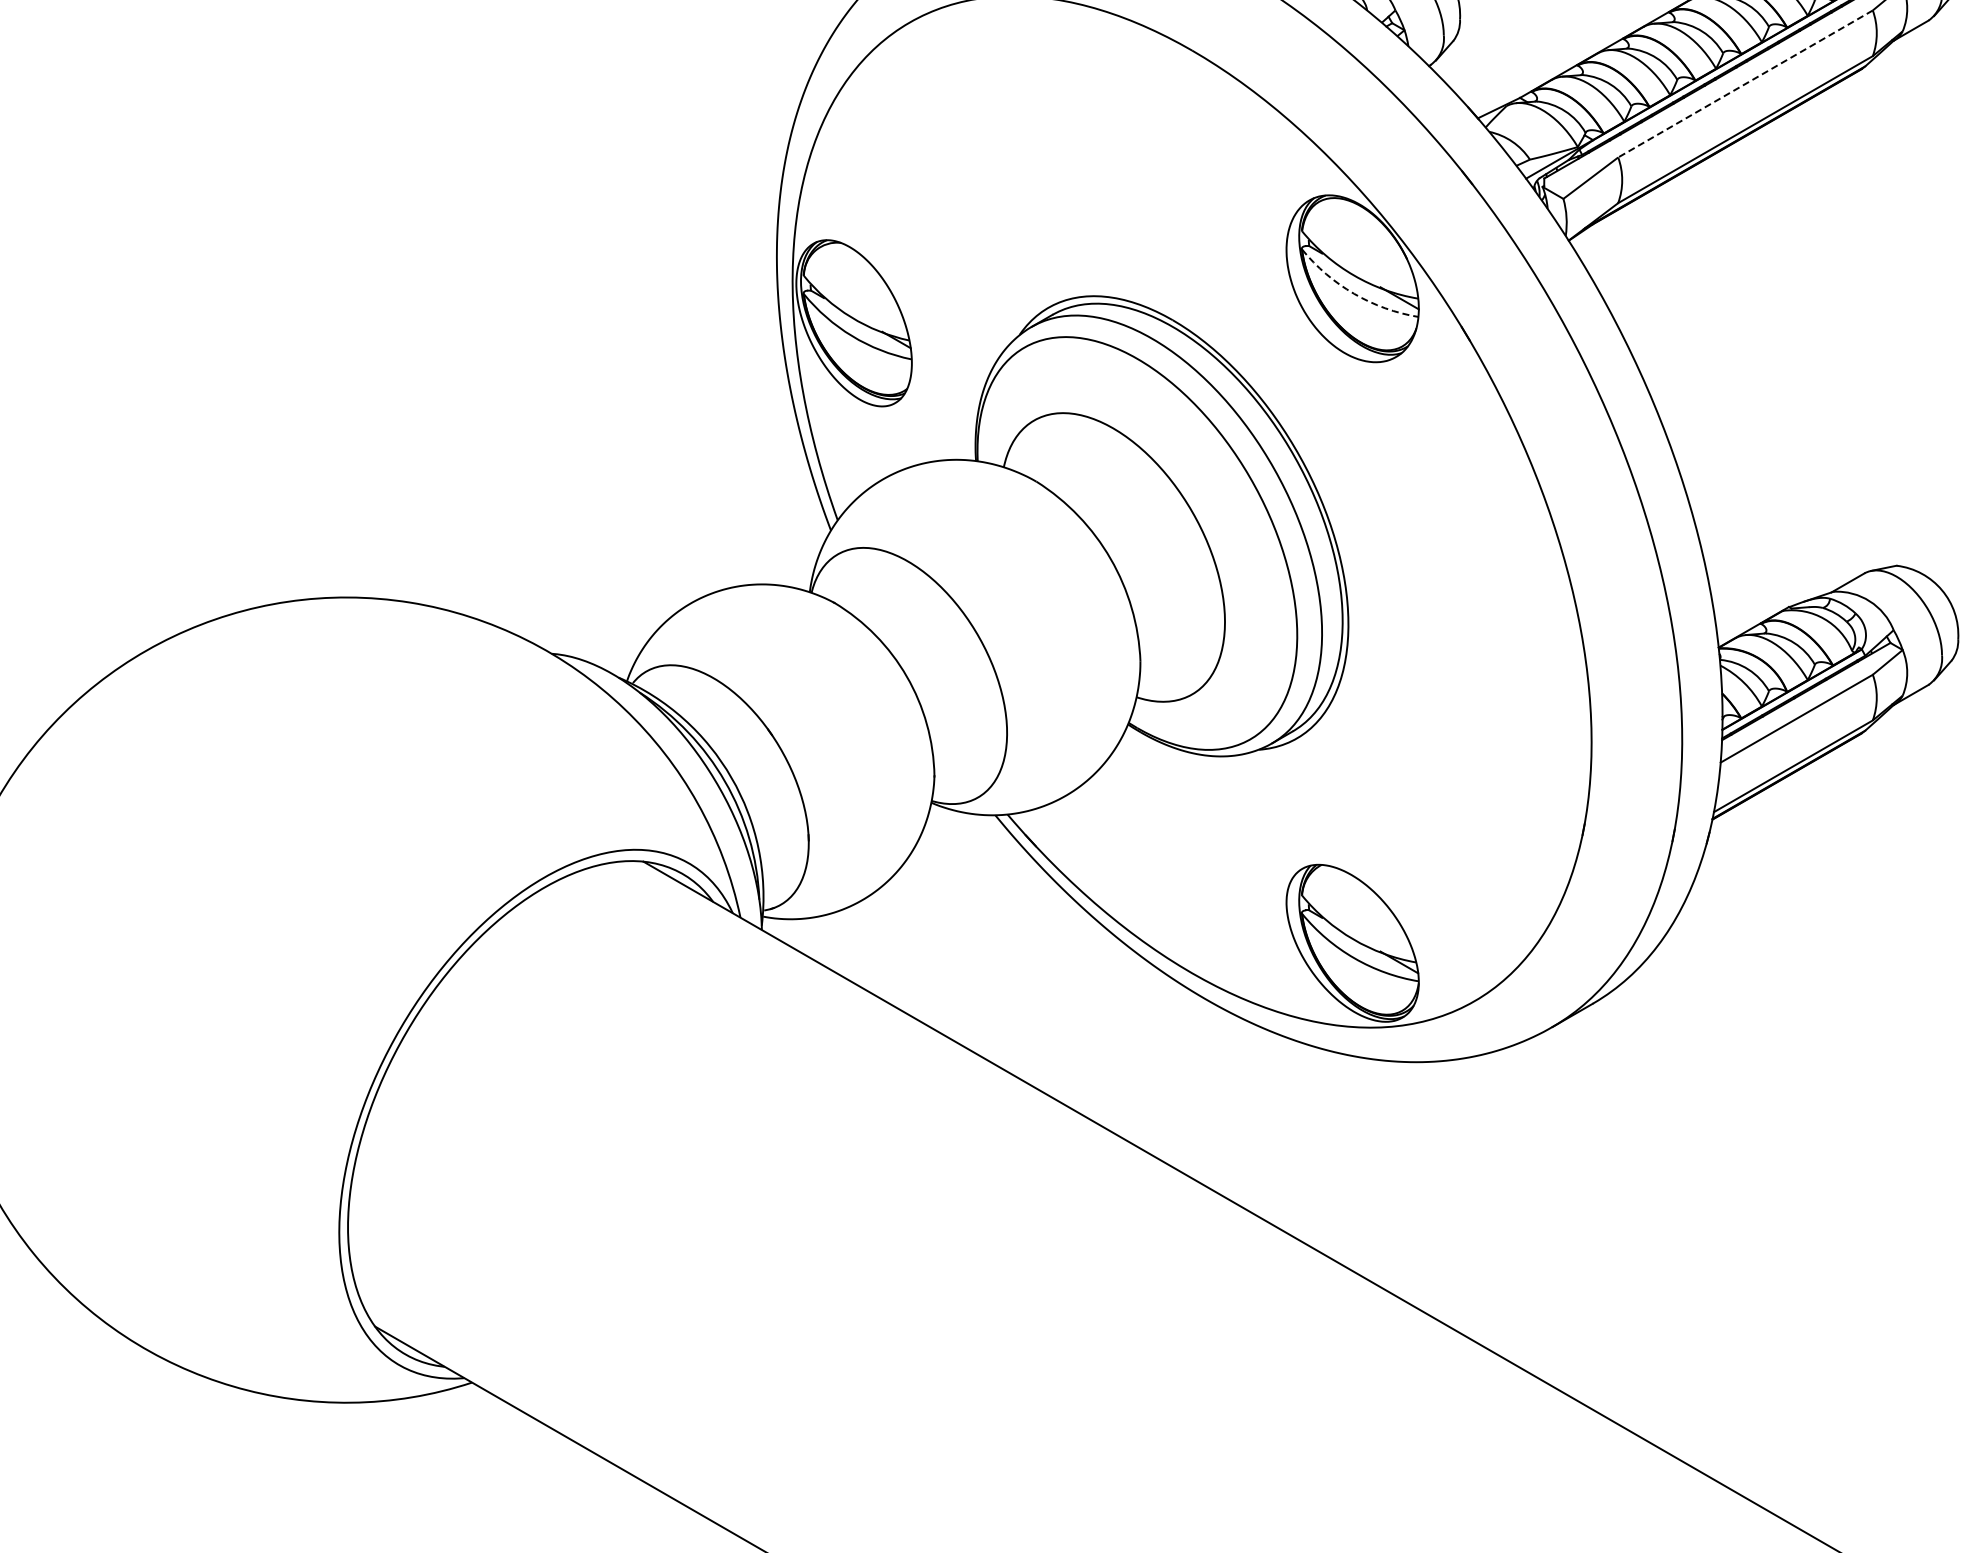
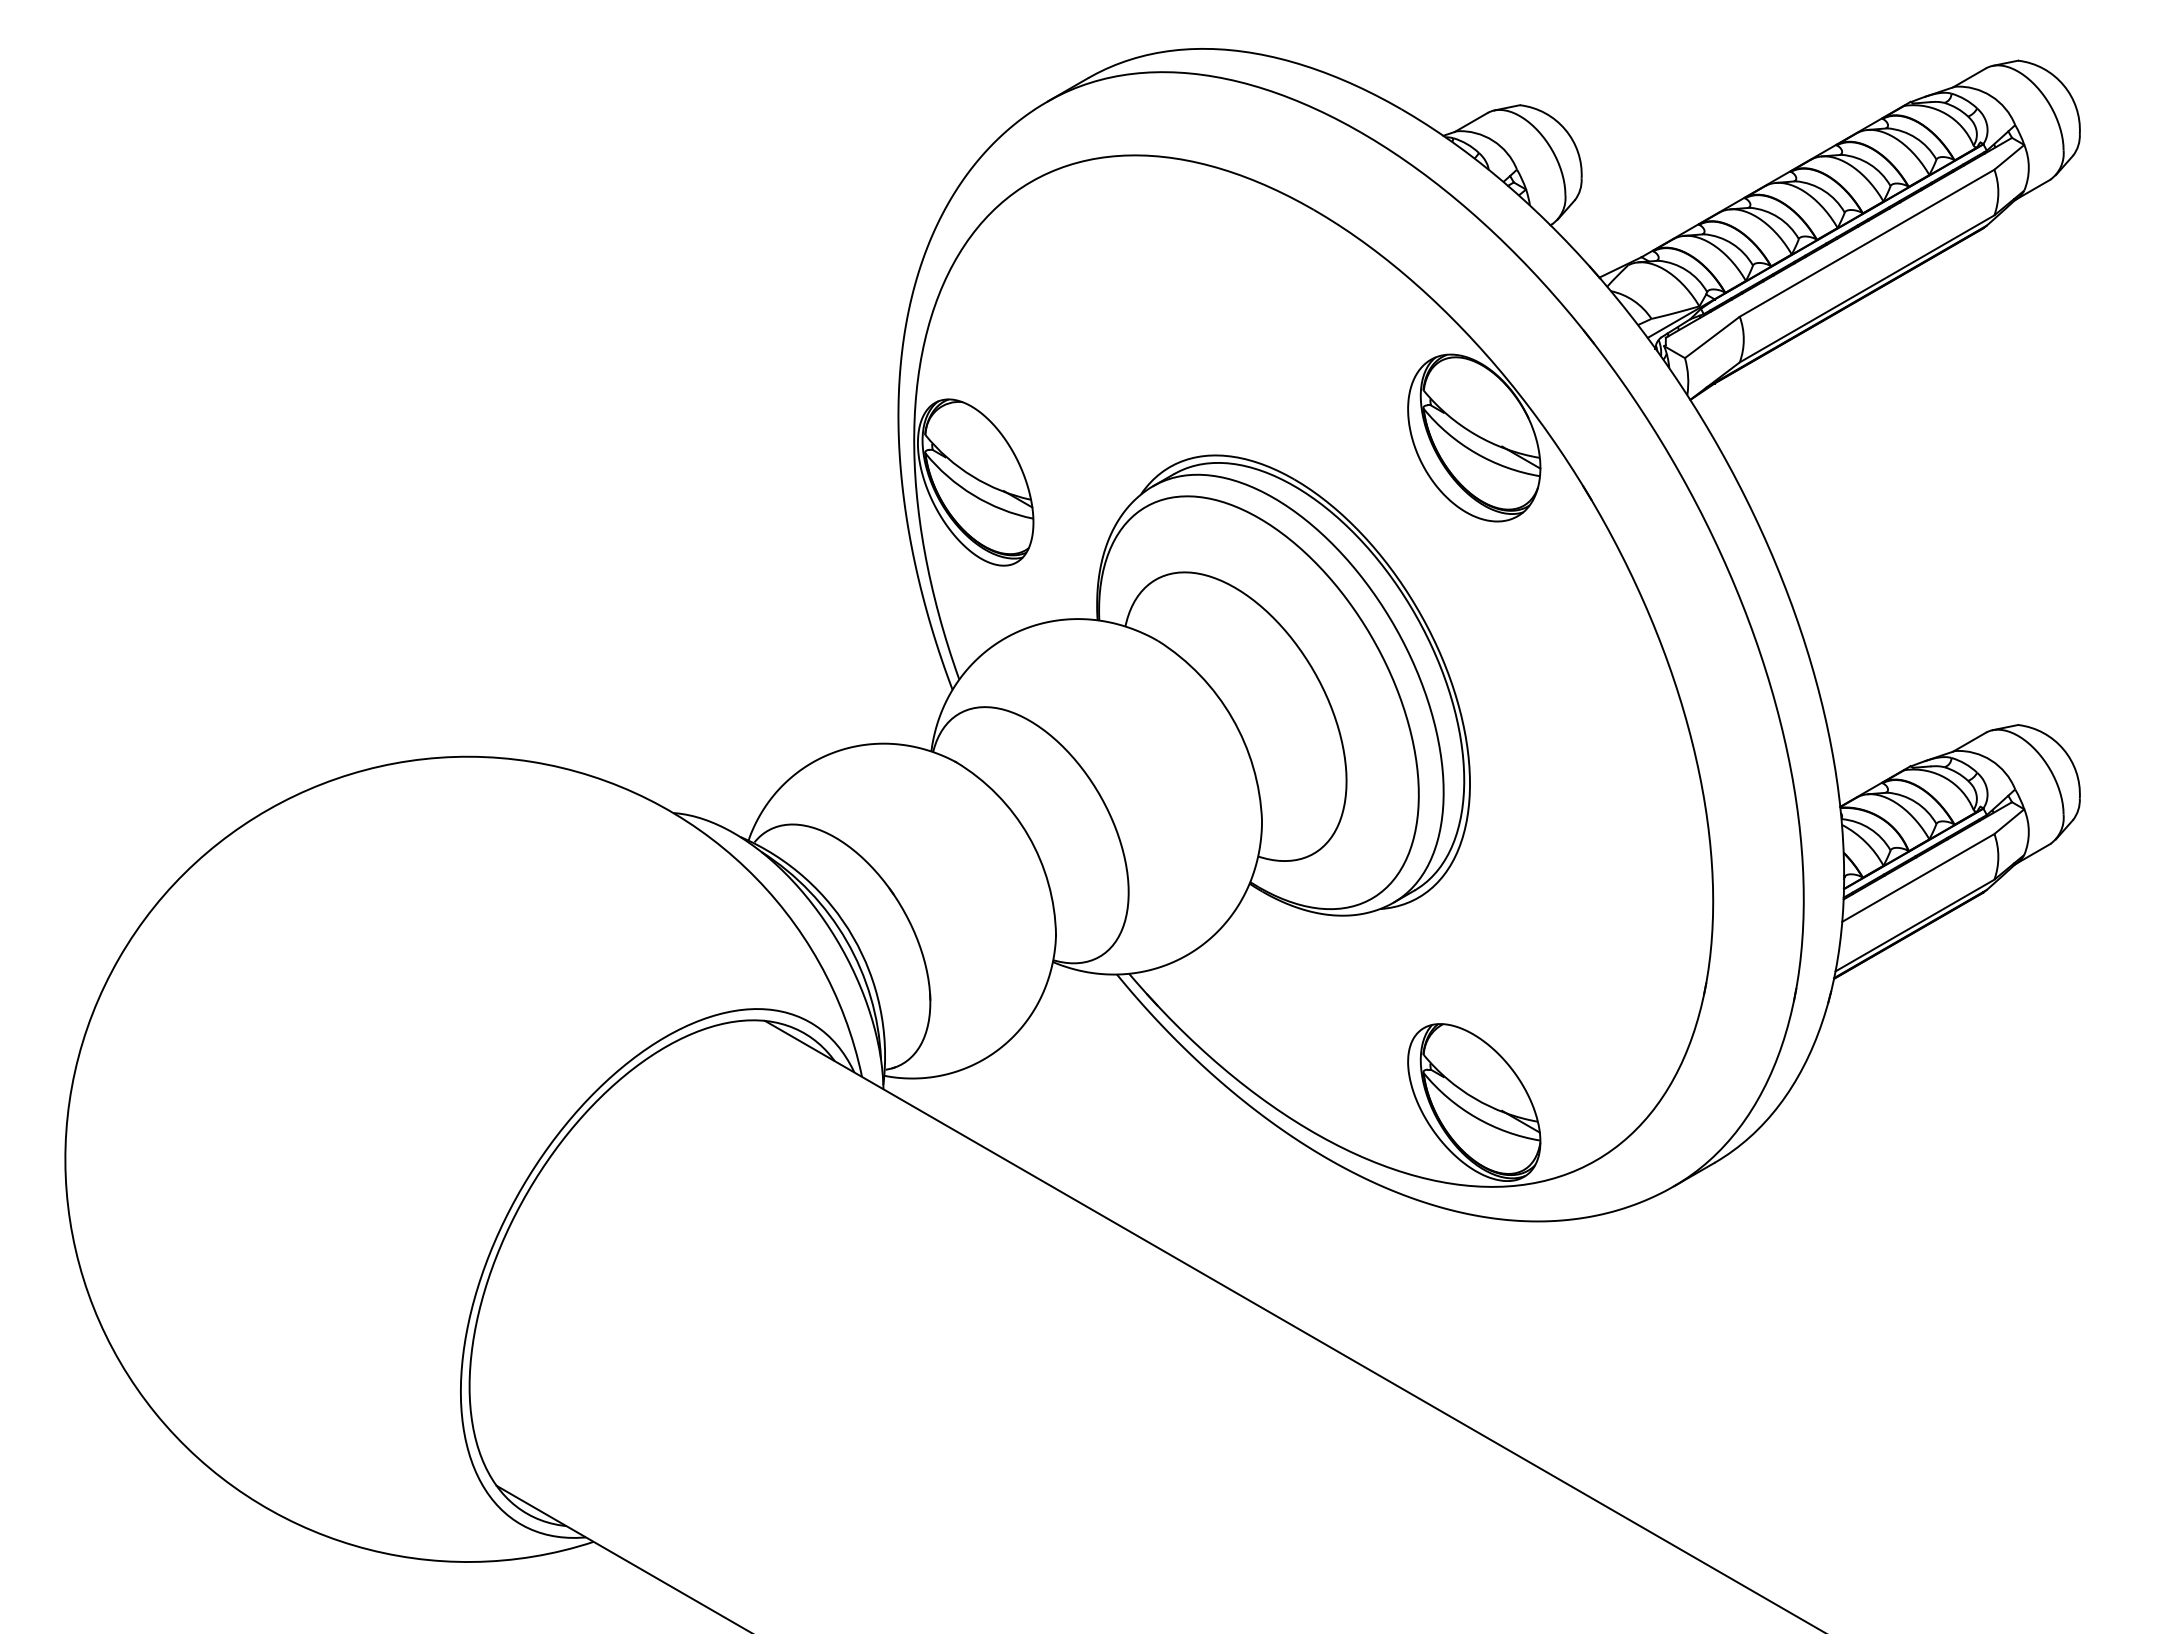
line: (1744, 84) -> (1866, 243), dashed -> solid
arc: (1353, 294) -> (1475, 453), dashed -> solid

